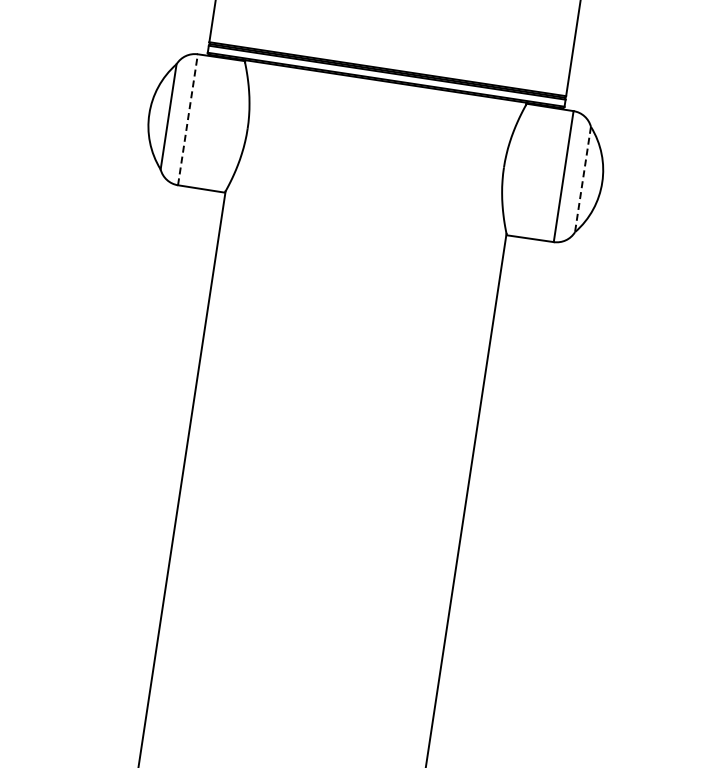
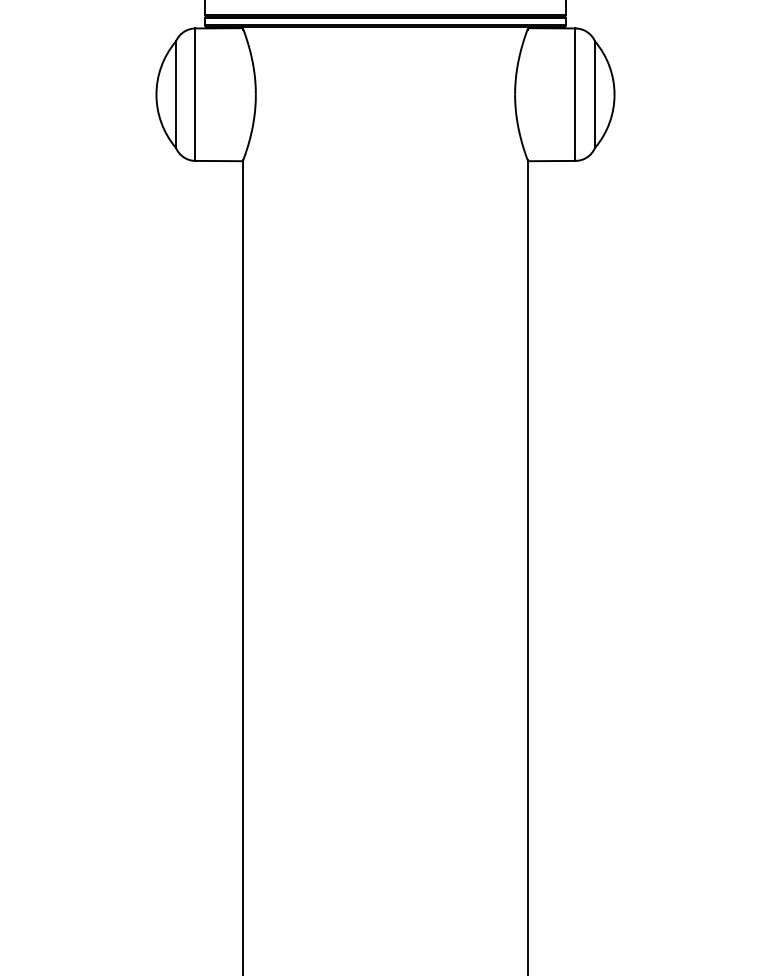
line: (187, 119) -> (195, 94), dashed -> solid
line: (583, 180) -> (595, 95), dashed -> solid

